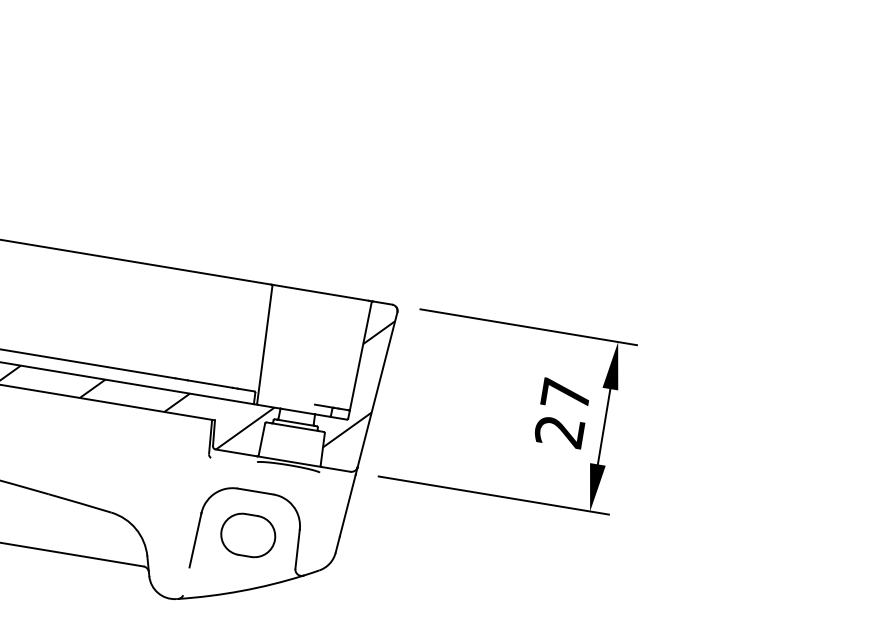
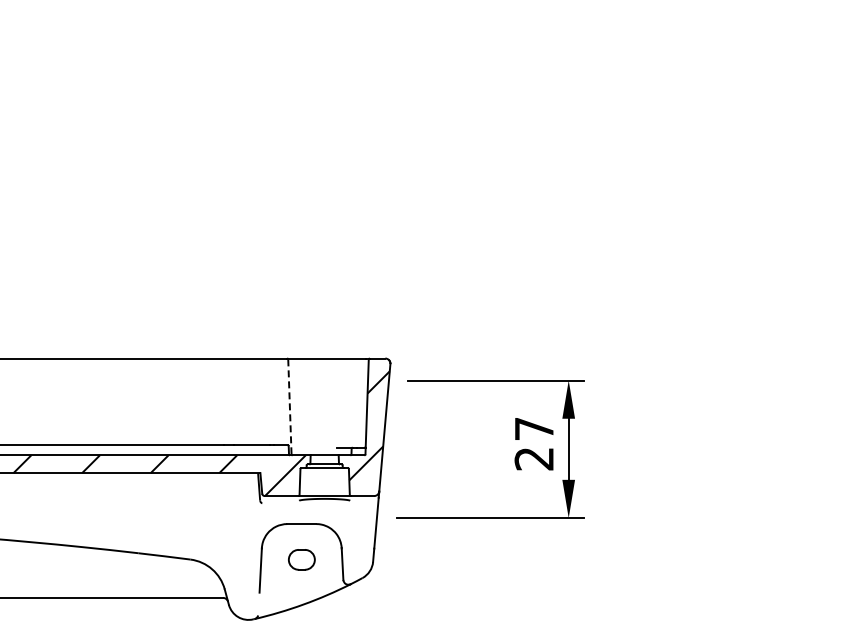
line: (264, 344) -> (289, 406), solid -> dashed
part: (535, 427) -> (514, 458), moved
part: (247, 535) -> (301, 559), size x0.6

